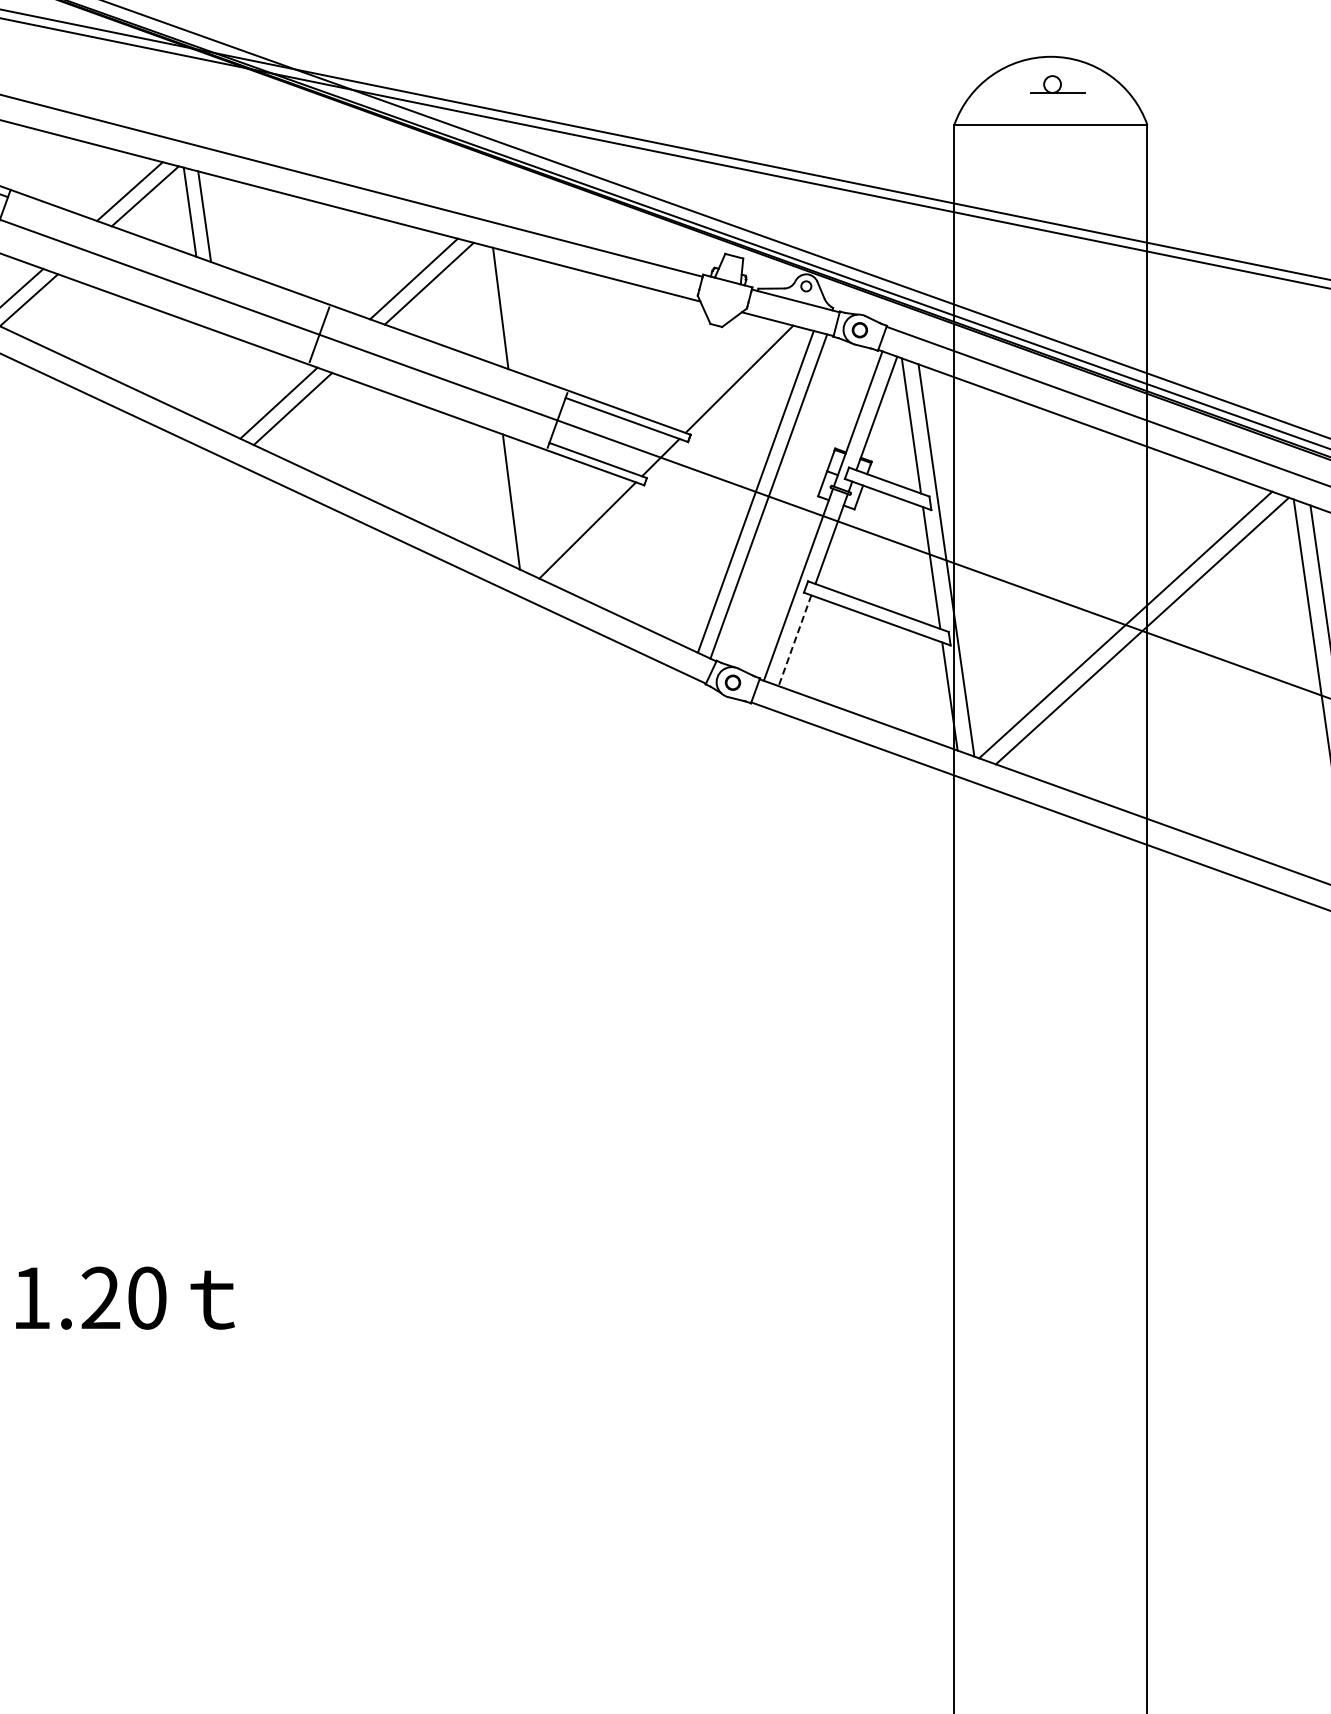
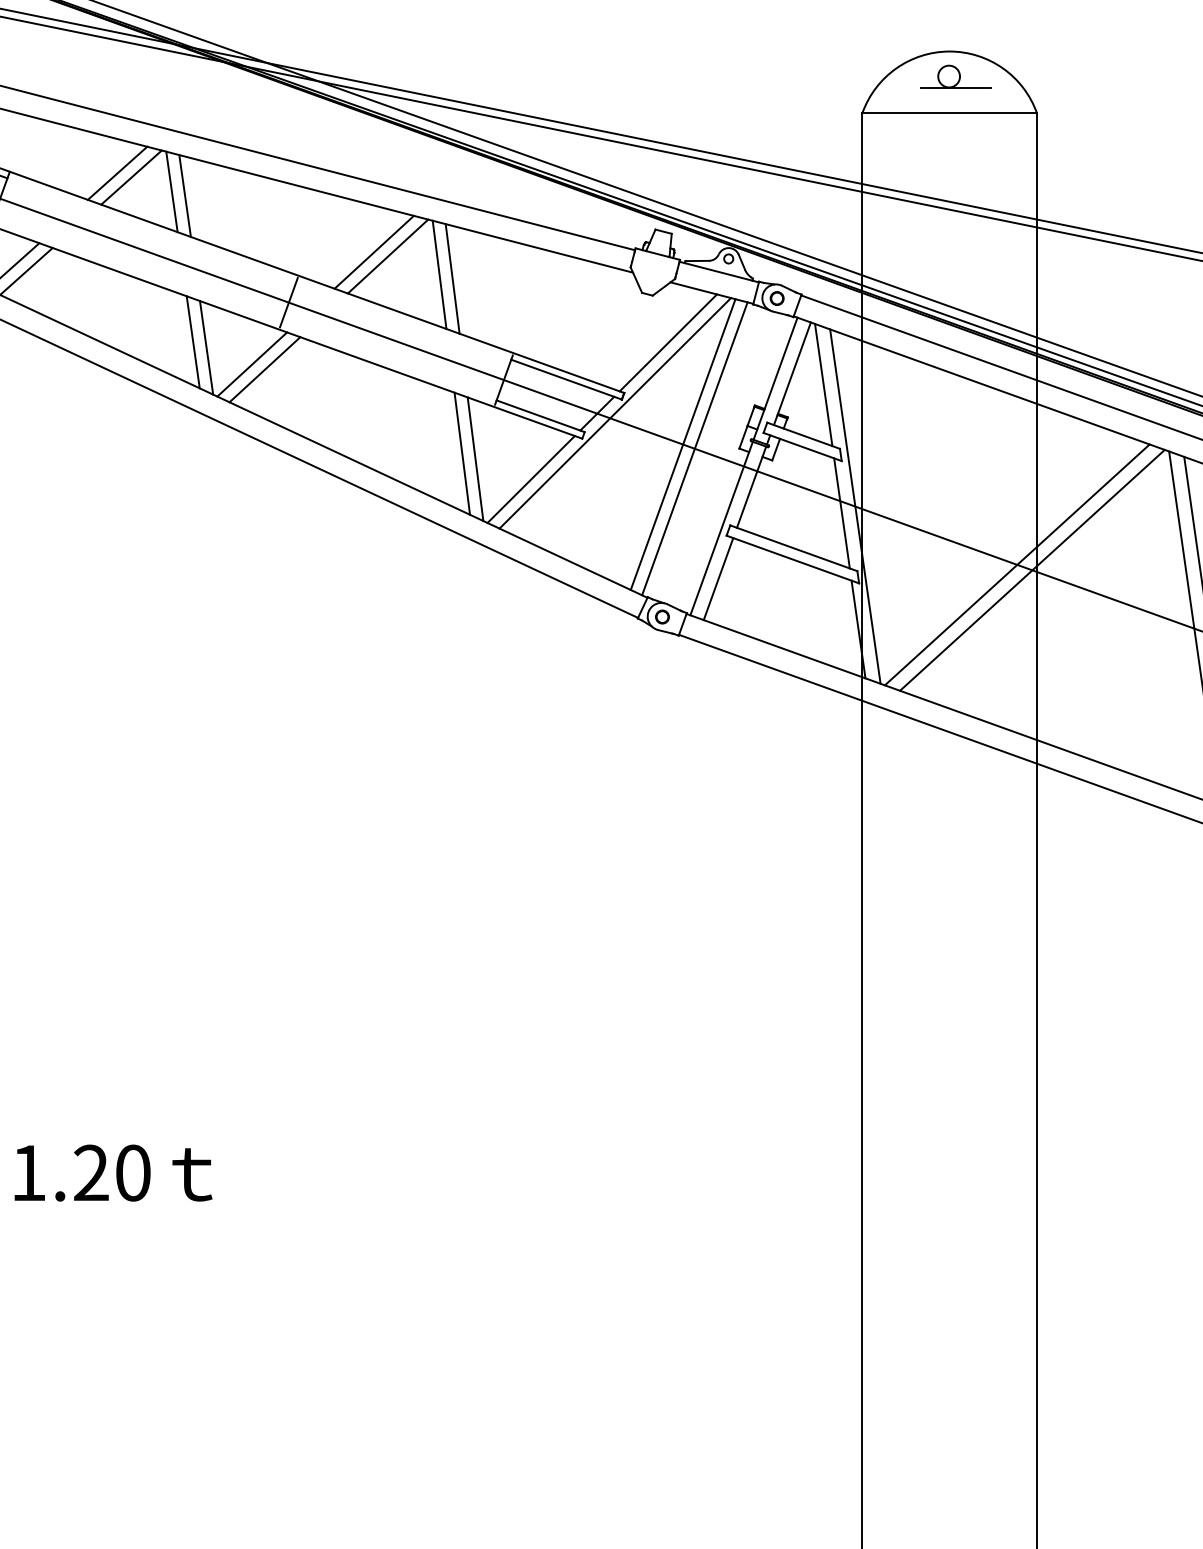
part: (1057, 84) -> (955, 76), size x1.43
line: (485, 303) -> (438, 274), added
line: (213, 378) -> (193, 342), added
line: (228, 384) -> (206, 347), added
line: (680, 456) -> (615, 412), added
line: (525, 507) -> (475, 458), added
line: (794, 641) -> (718, 579), dashed -> solid

